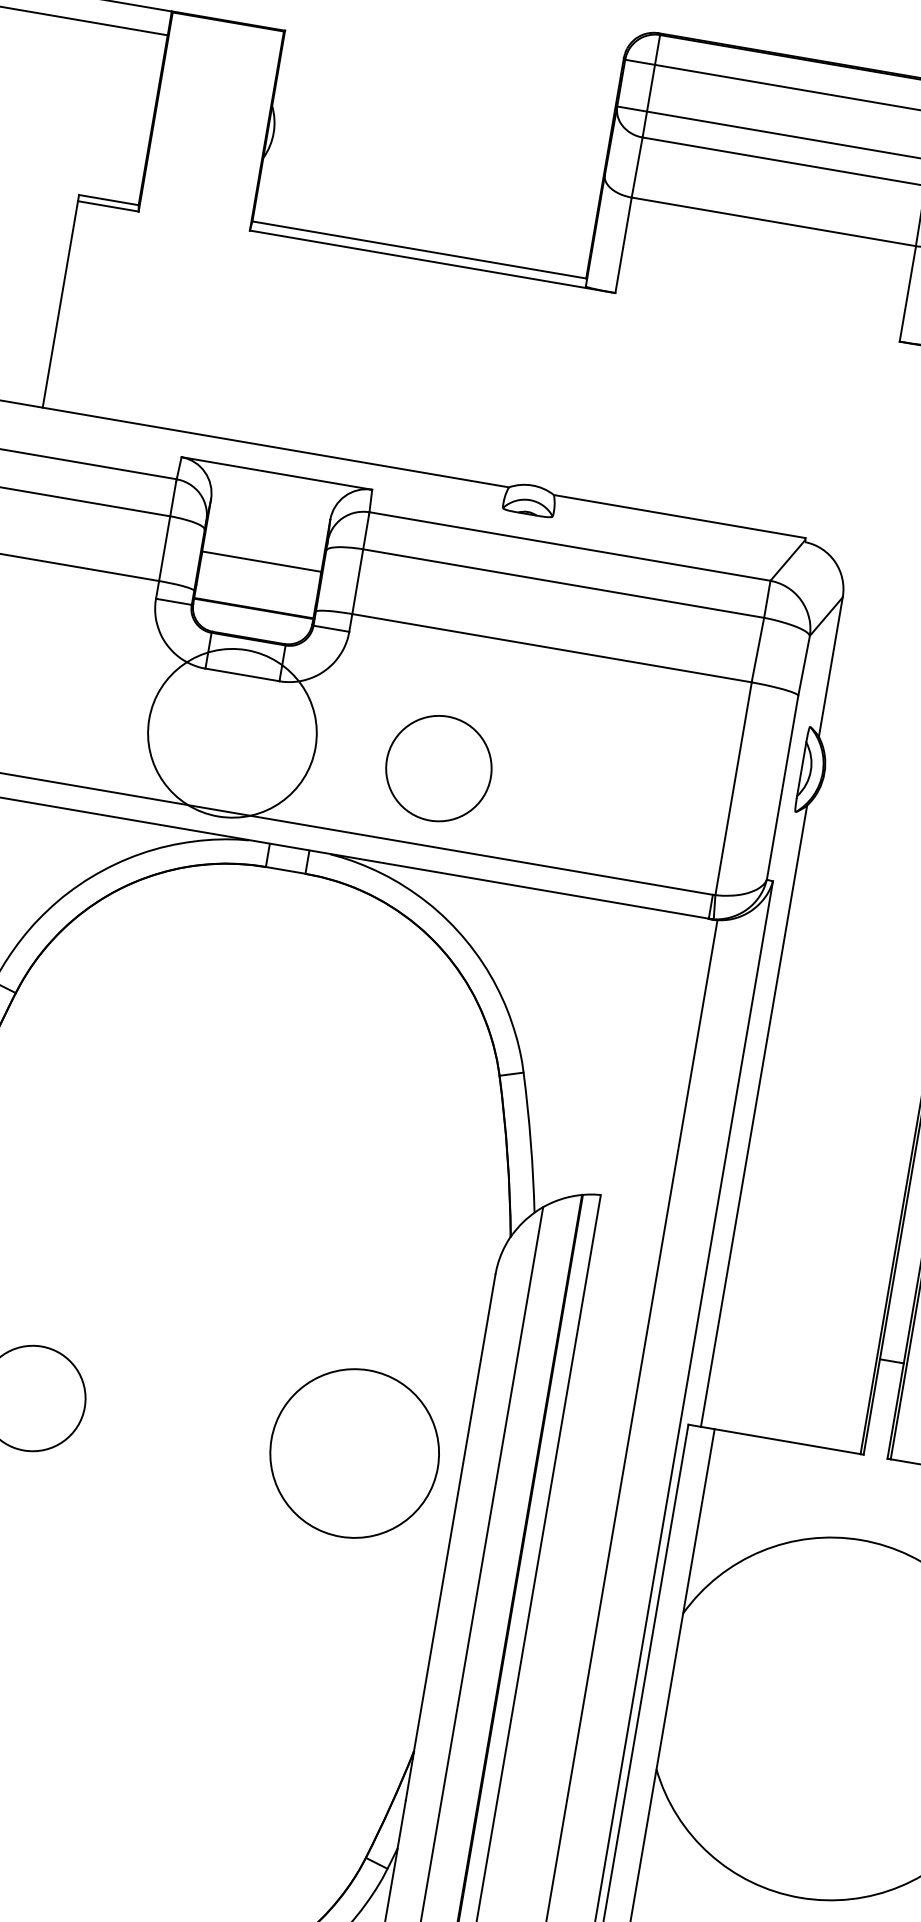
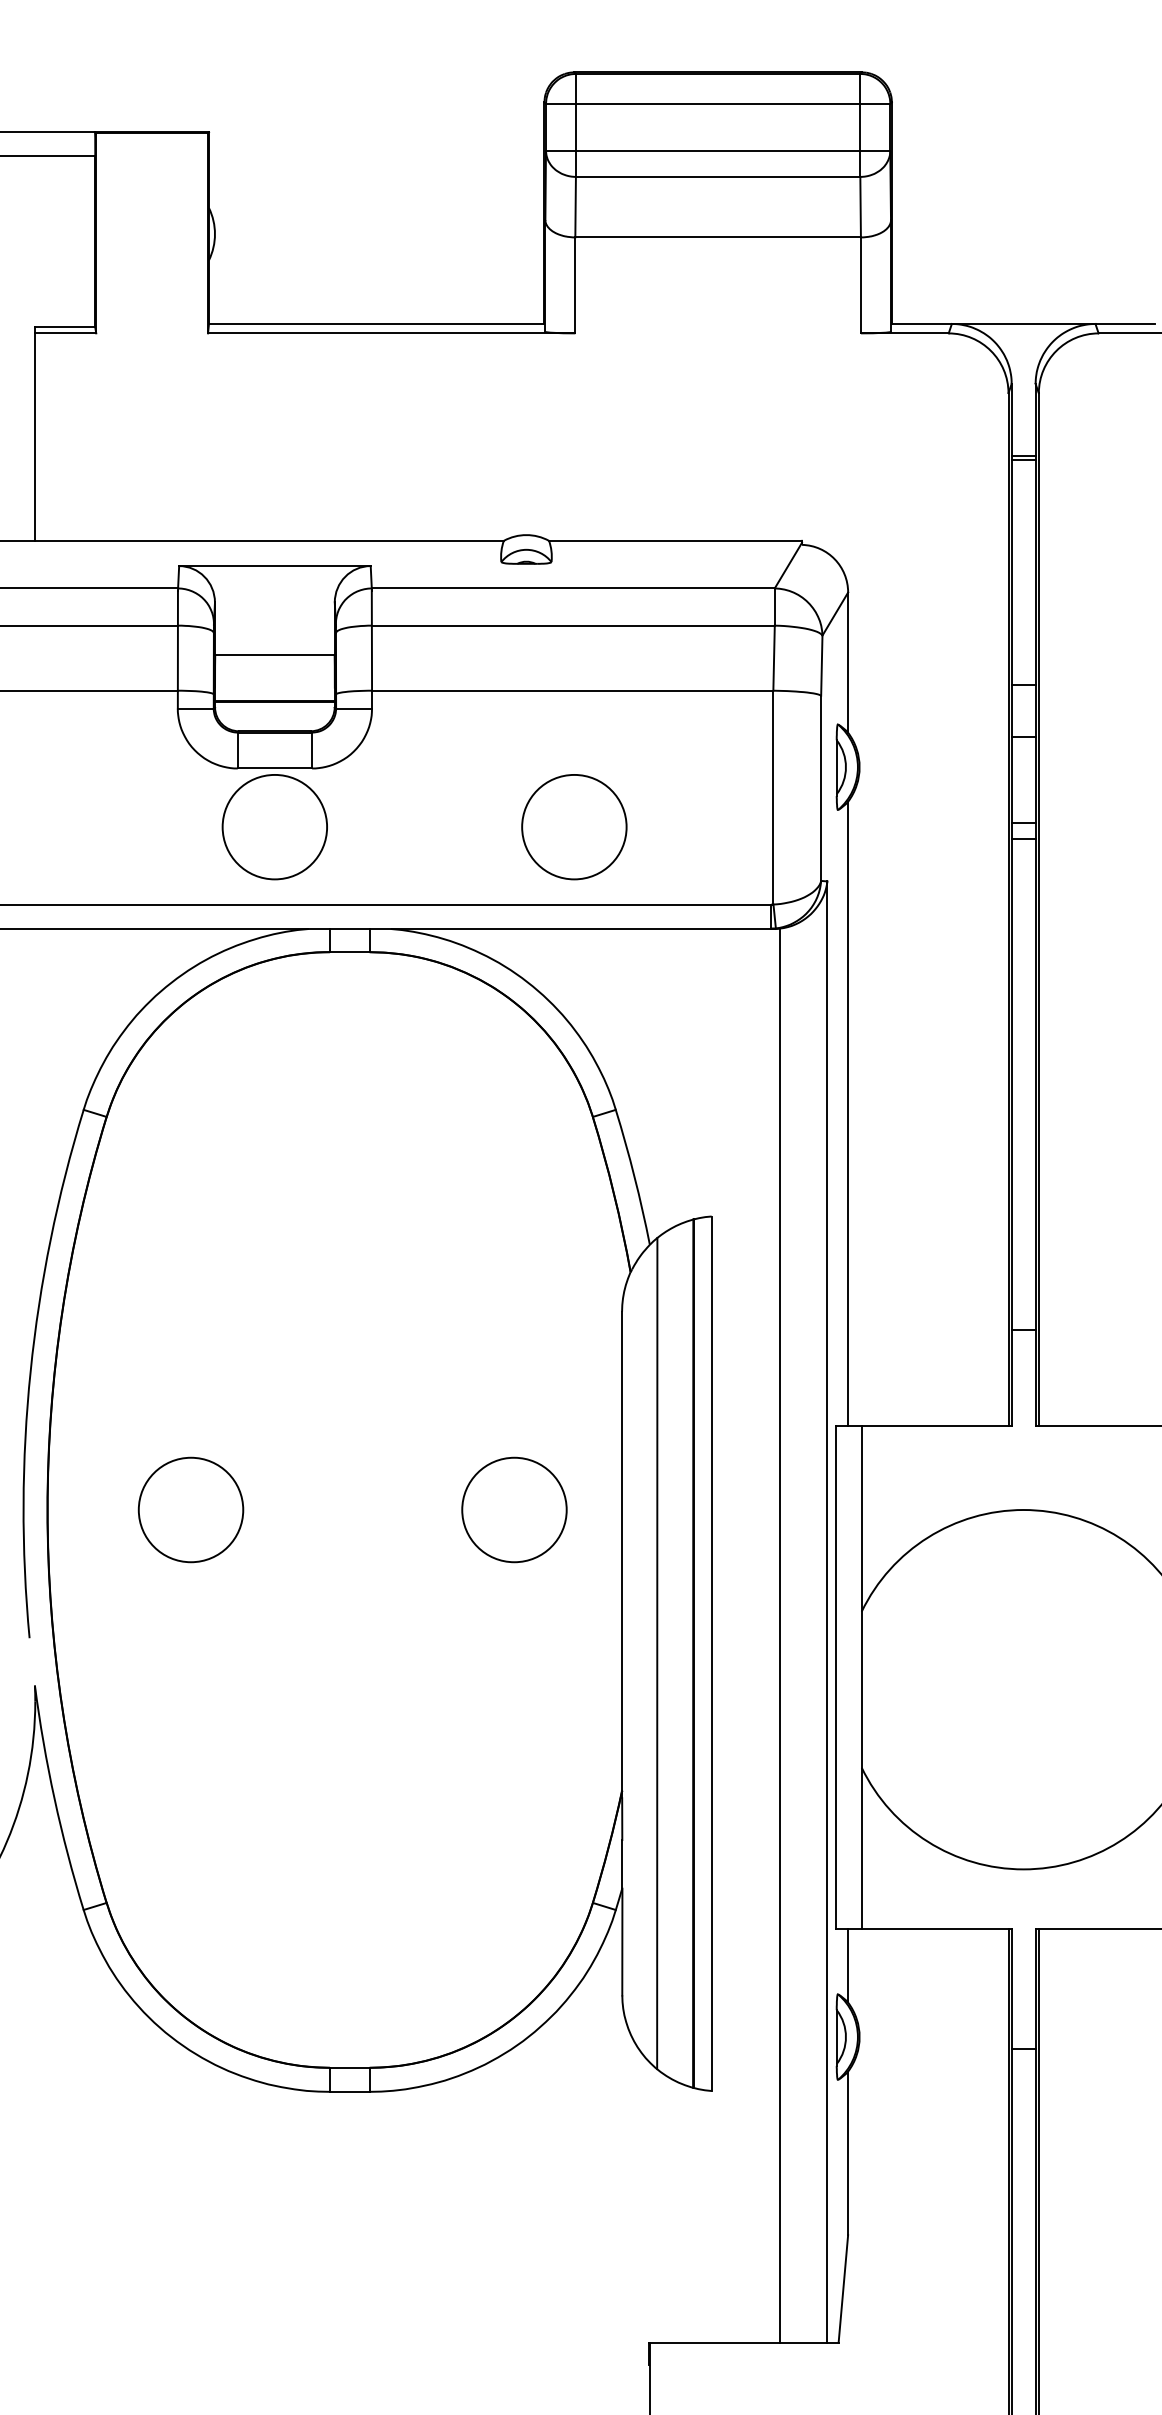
circle: (232, 732) -> (274, 826), size x0.62
circle: (438, 768) -> (574, 827), moved
circle: (354, 1453) -> (514, 1509), size x0.62

